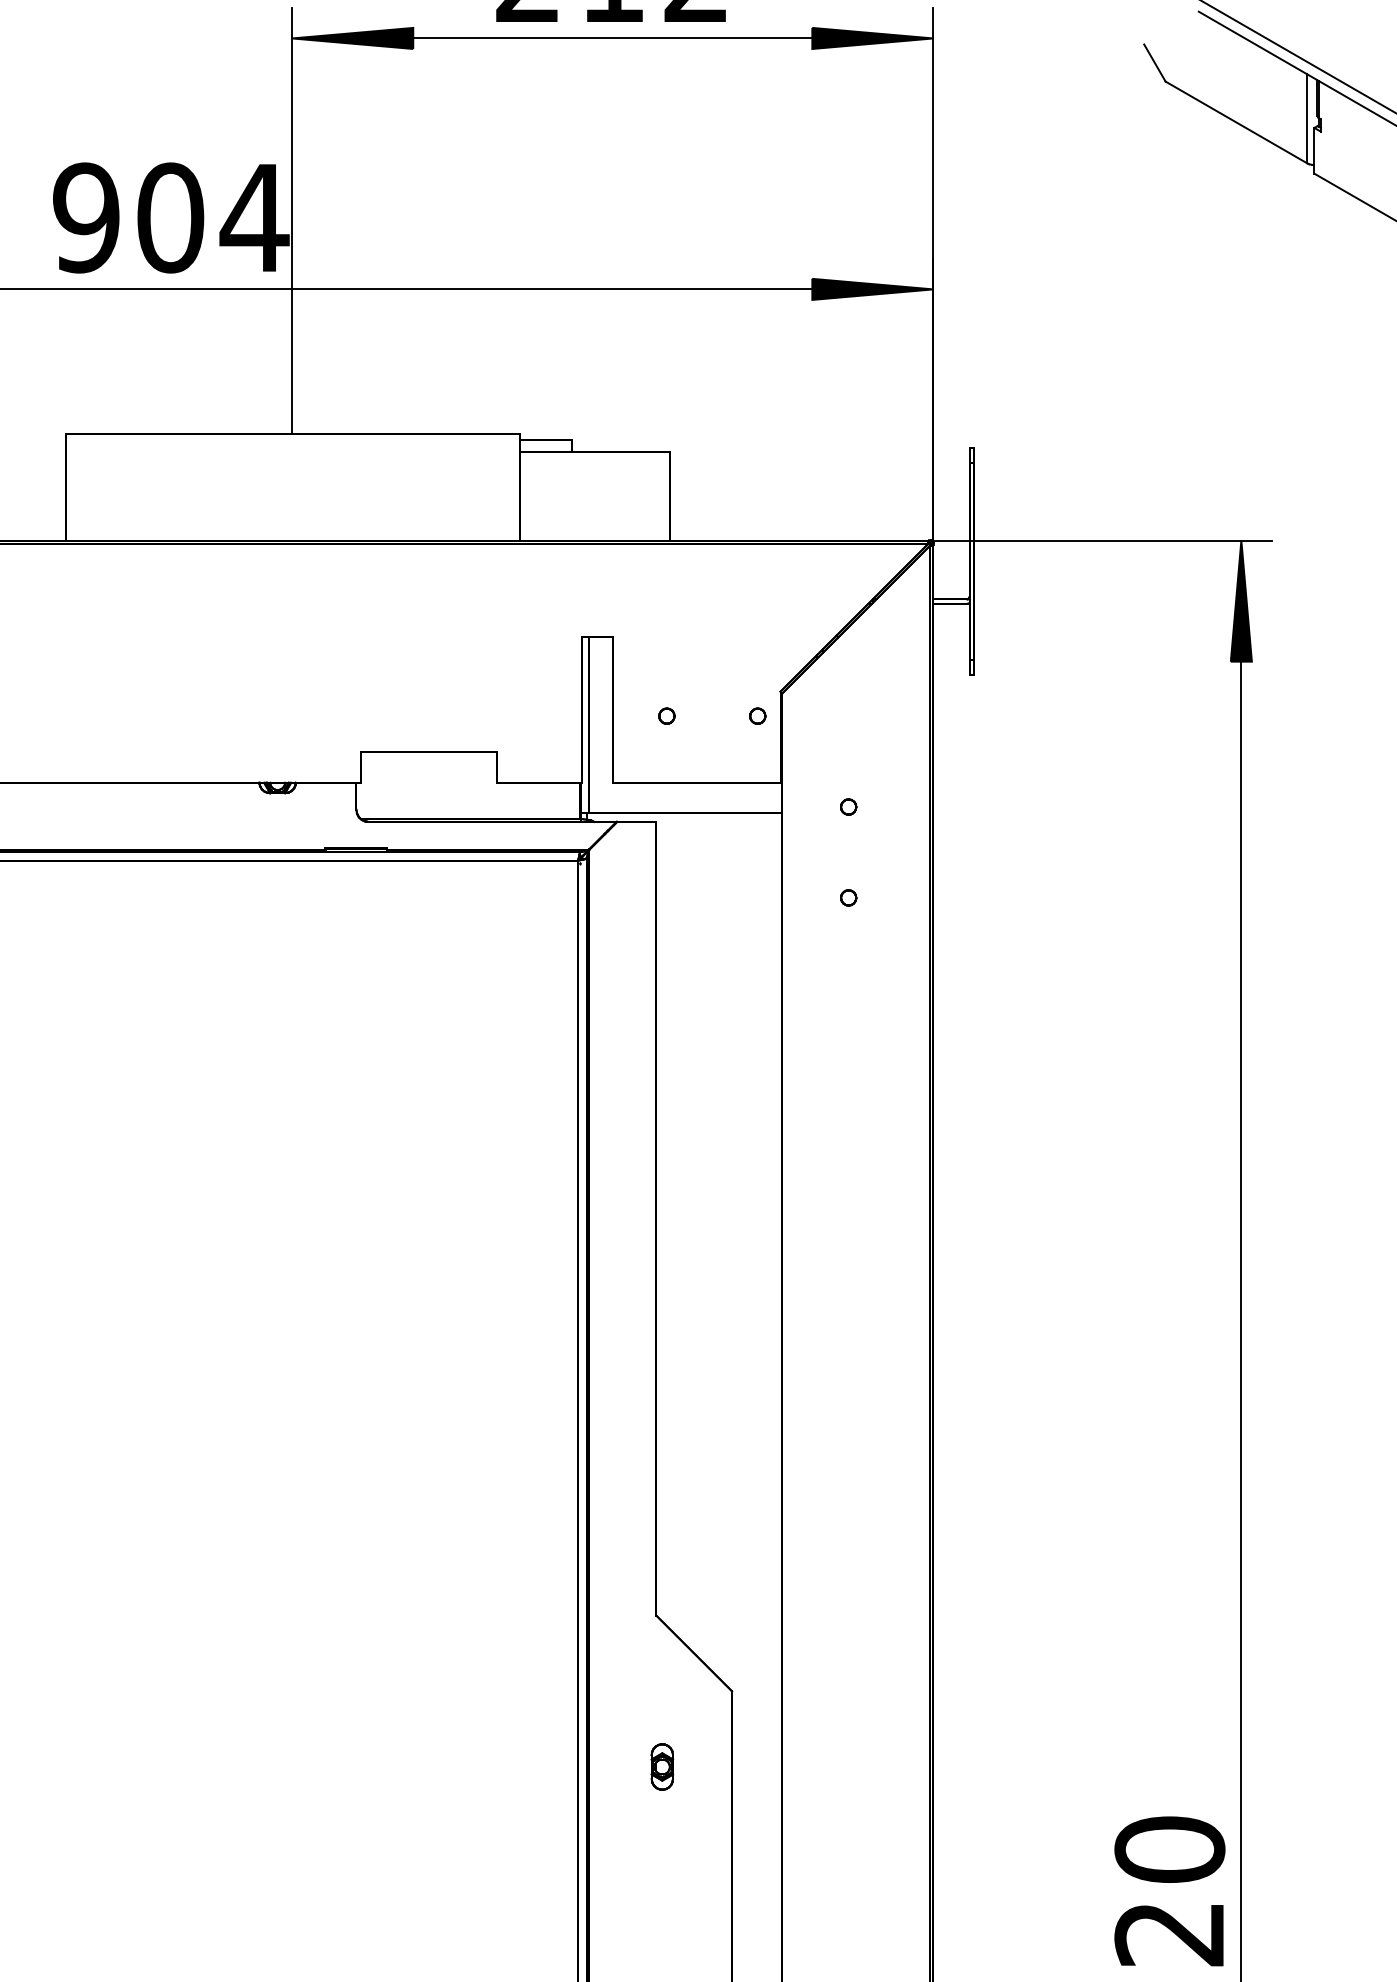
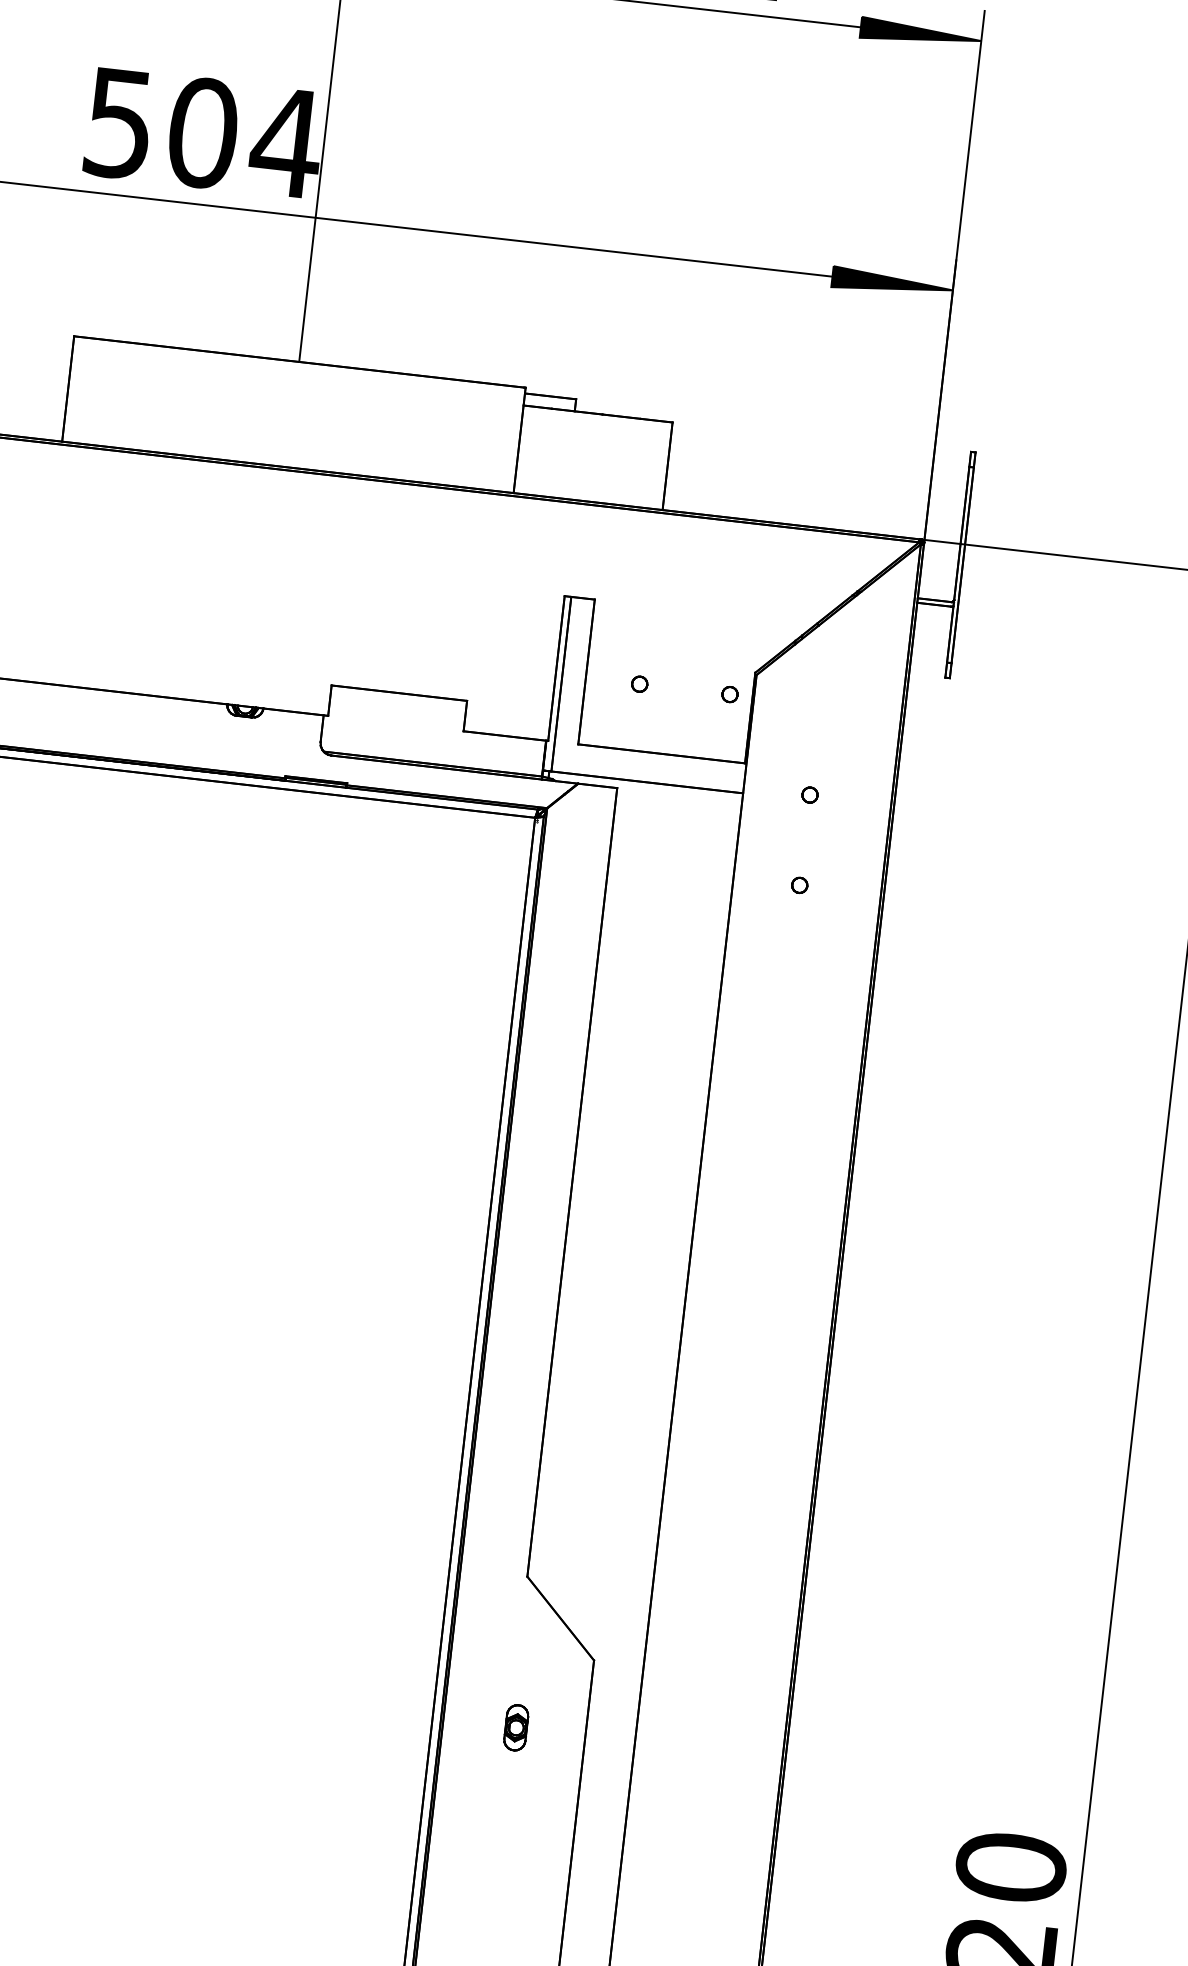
text: (86, 217) -> (119, 123), 904 -> 504

